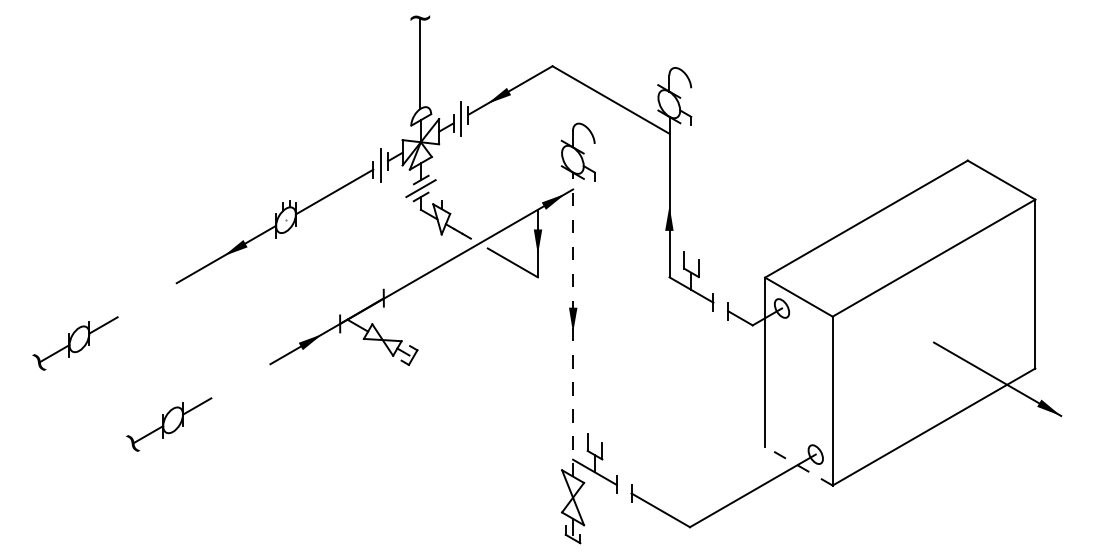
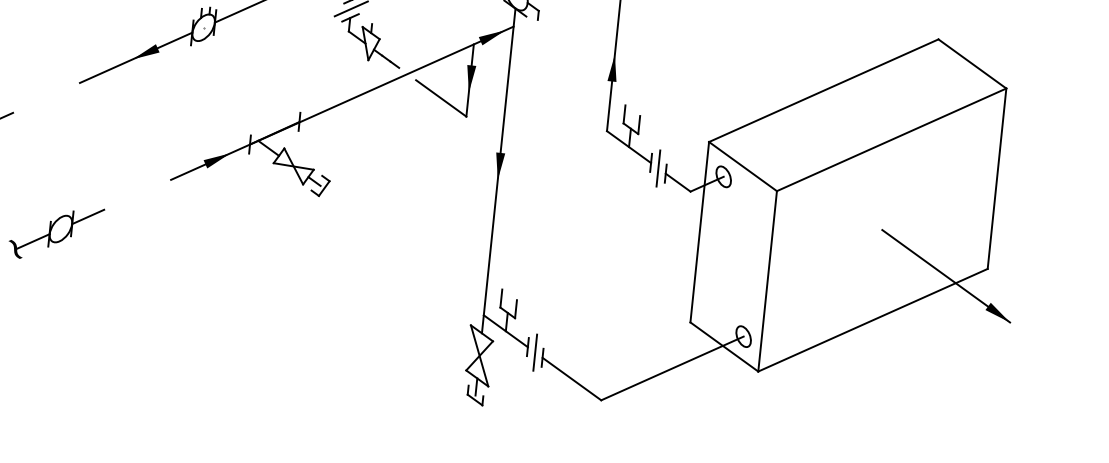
line: (720, 306) -> (658, 167), added
line: (573, 324) -> (499, 170), dashed -> solid
line: (798, 465) -> (723, 346), dashed -> solid
line: (624, 489) -> (535, 352), added

